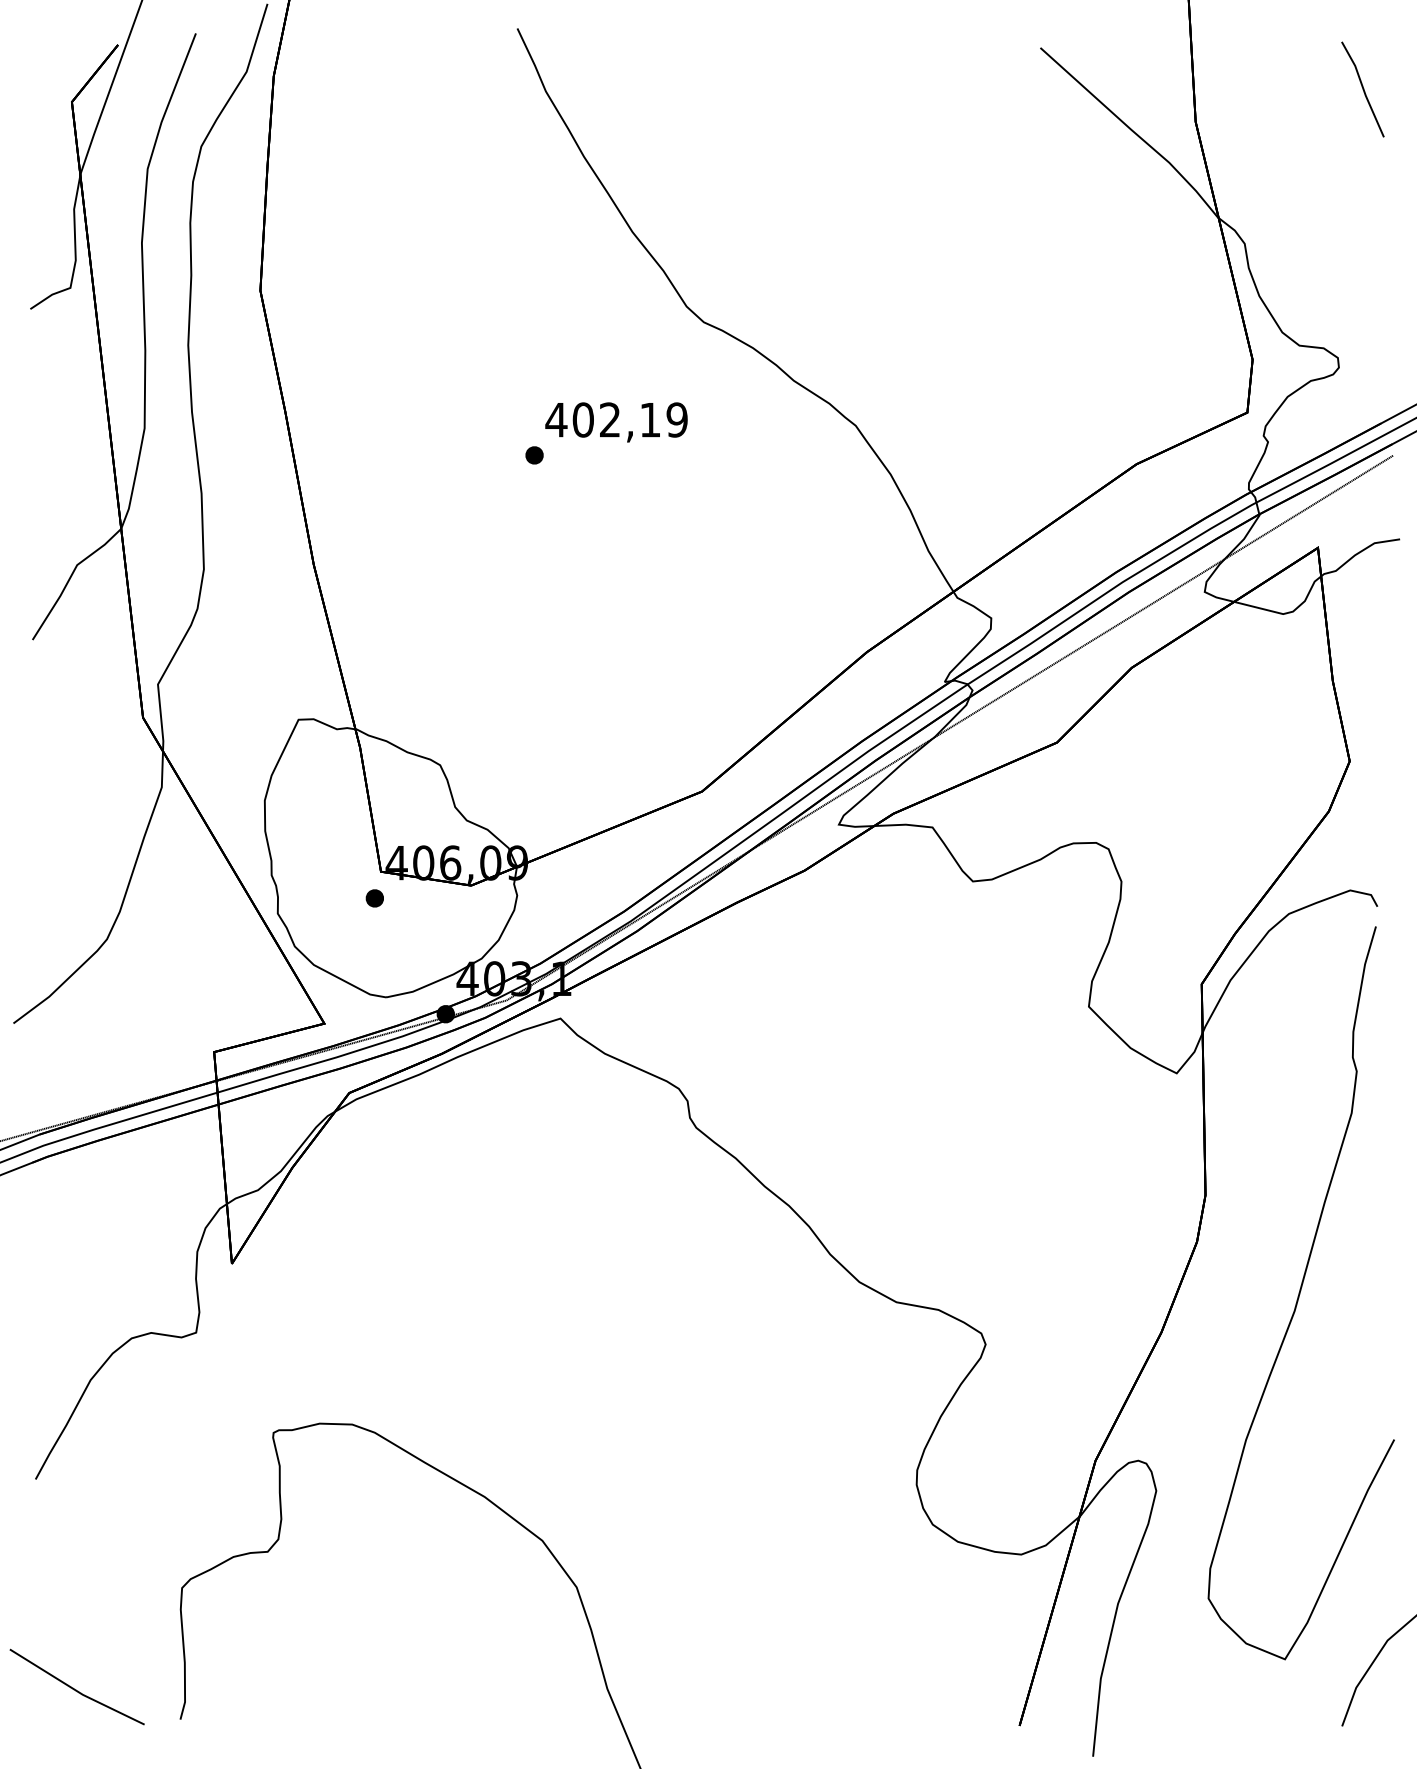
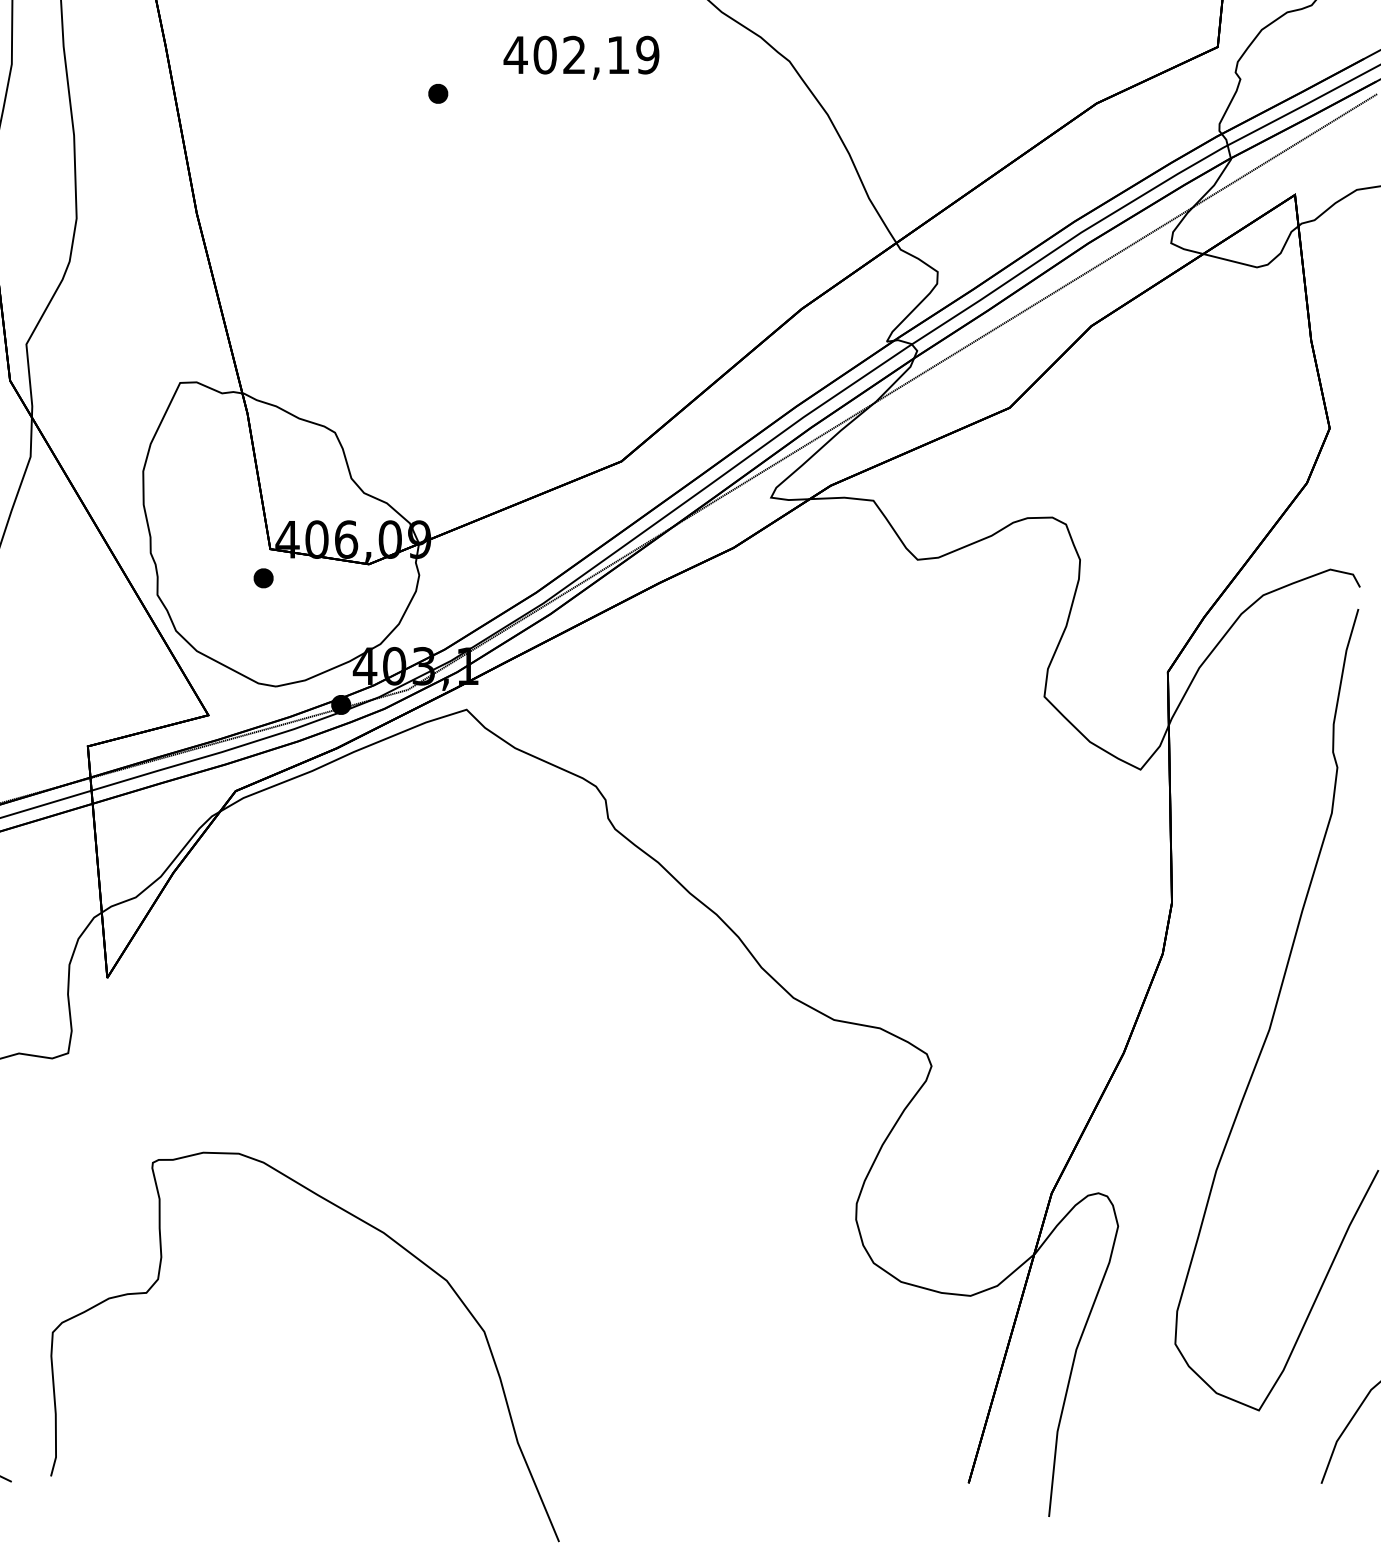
text: (616, 422) -> (581, 57), moved

